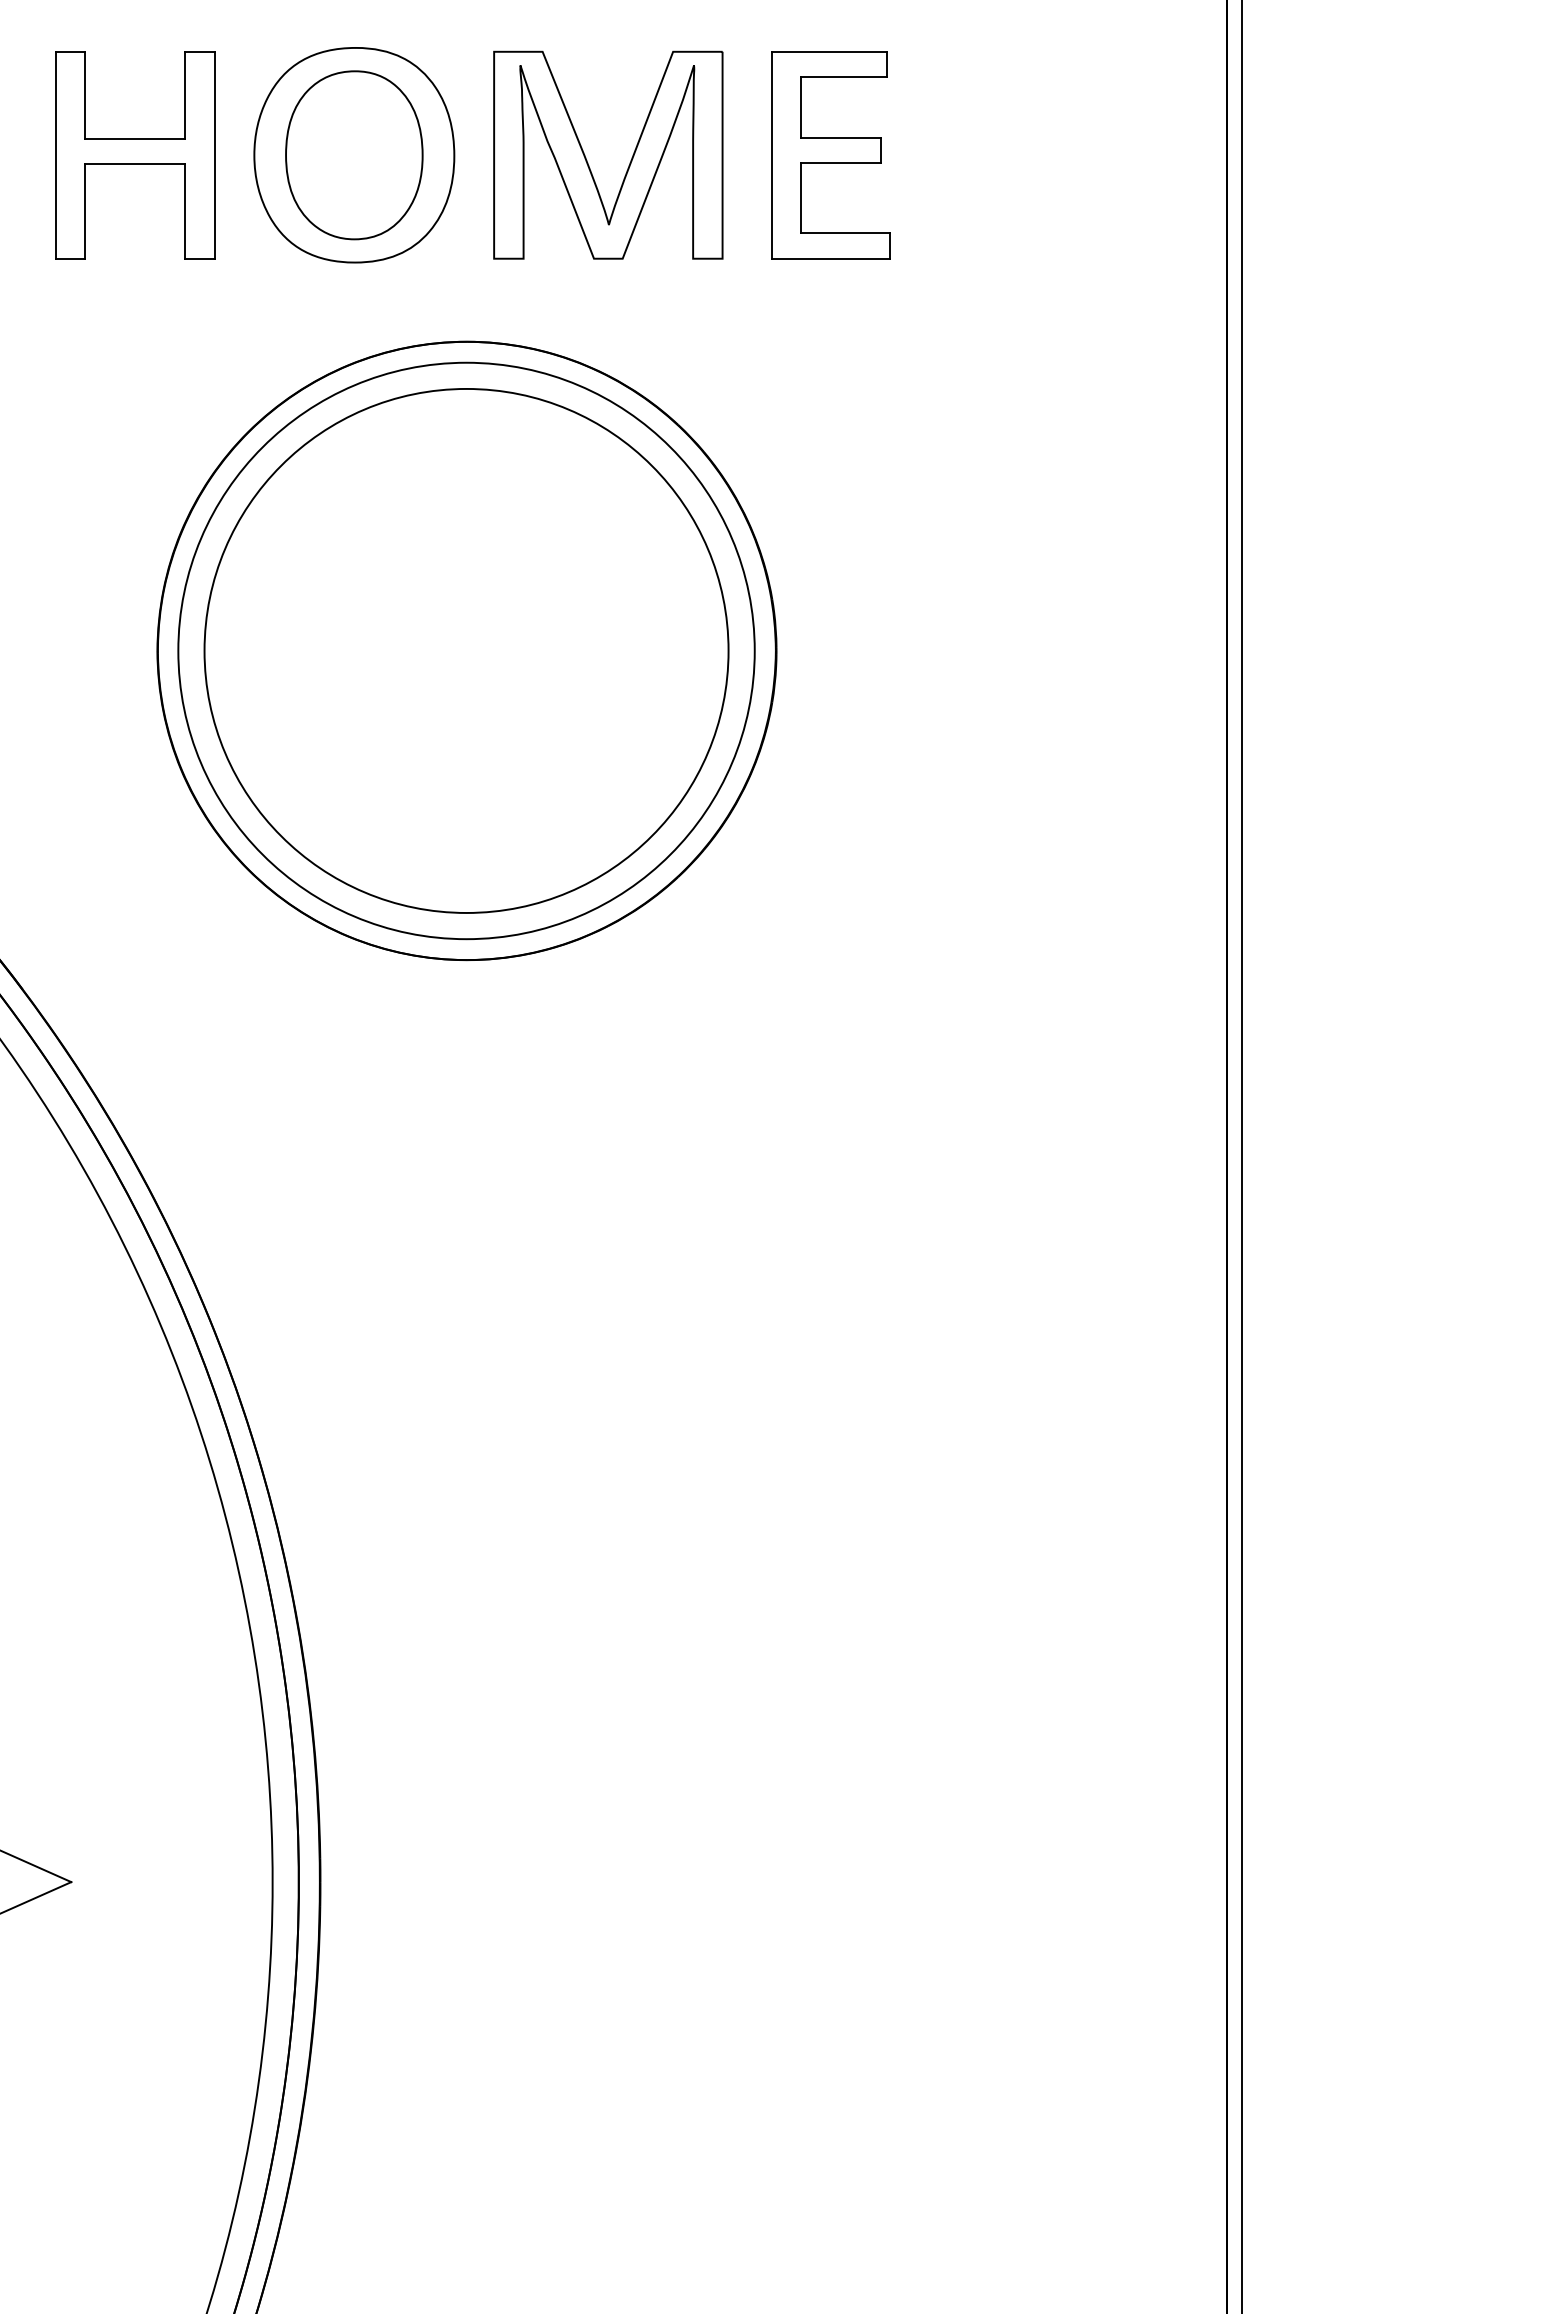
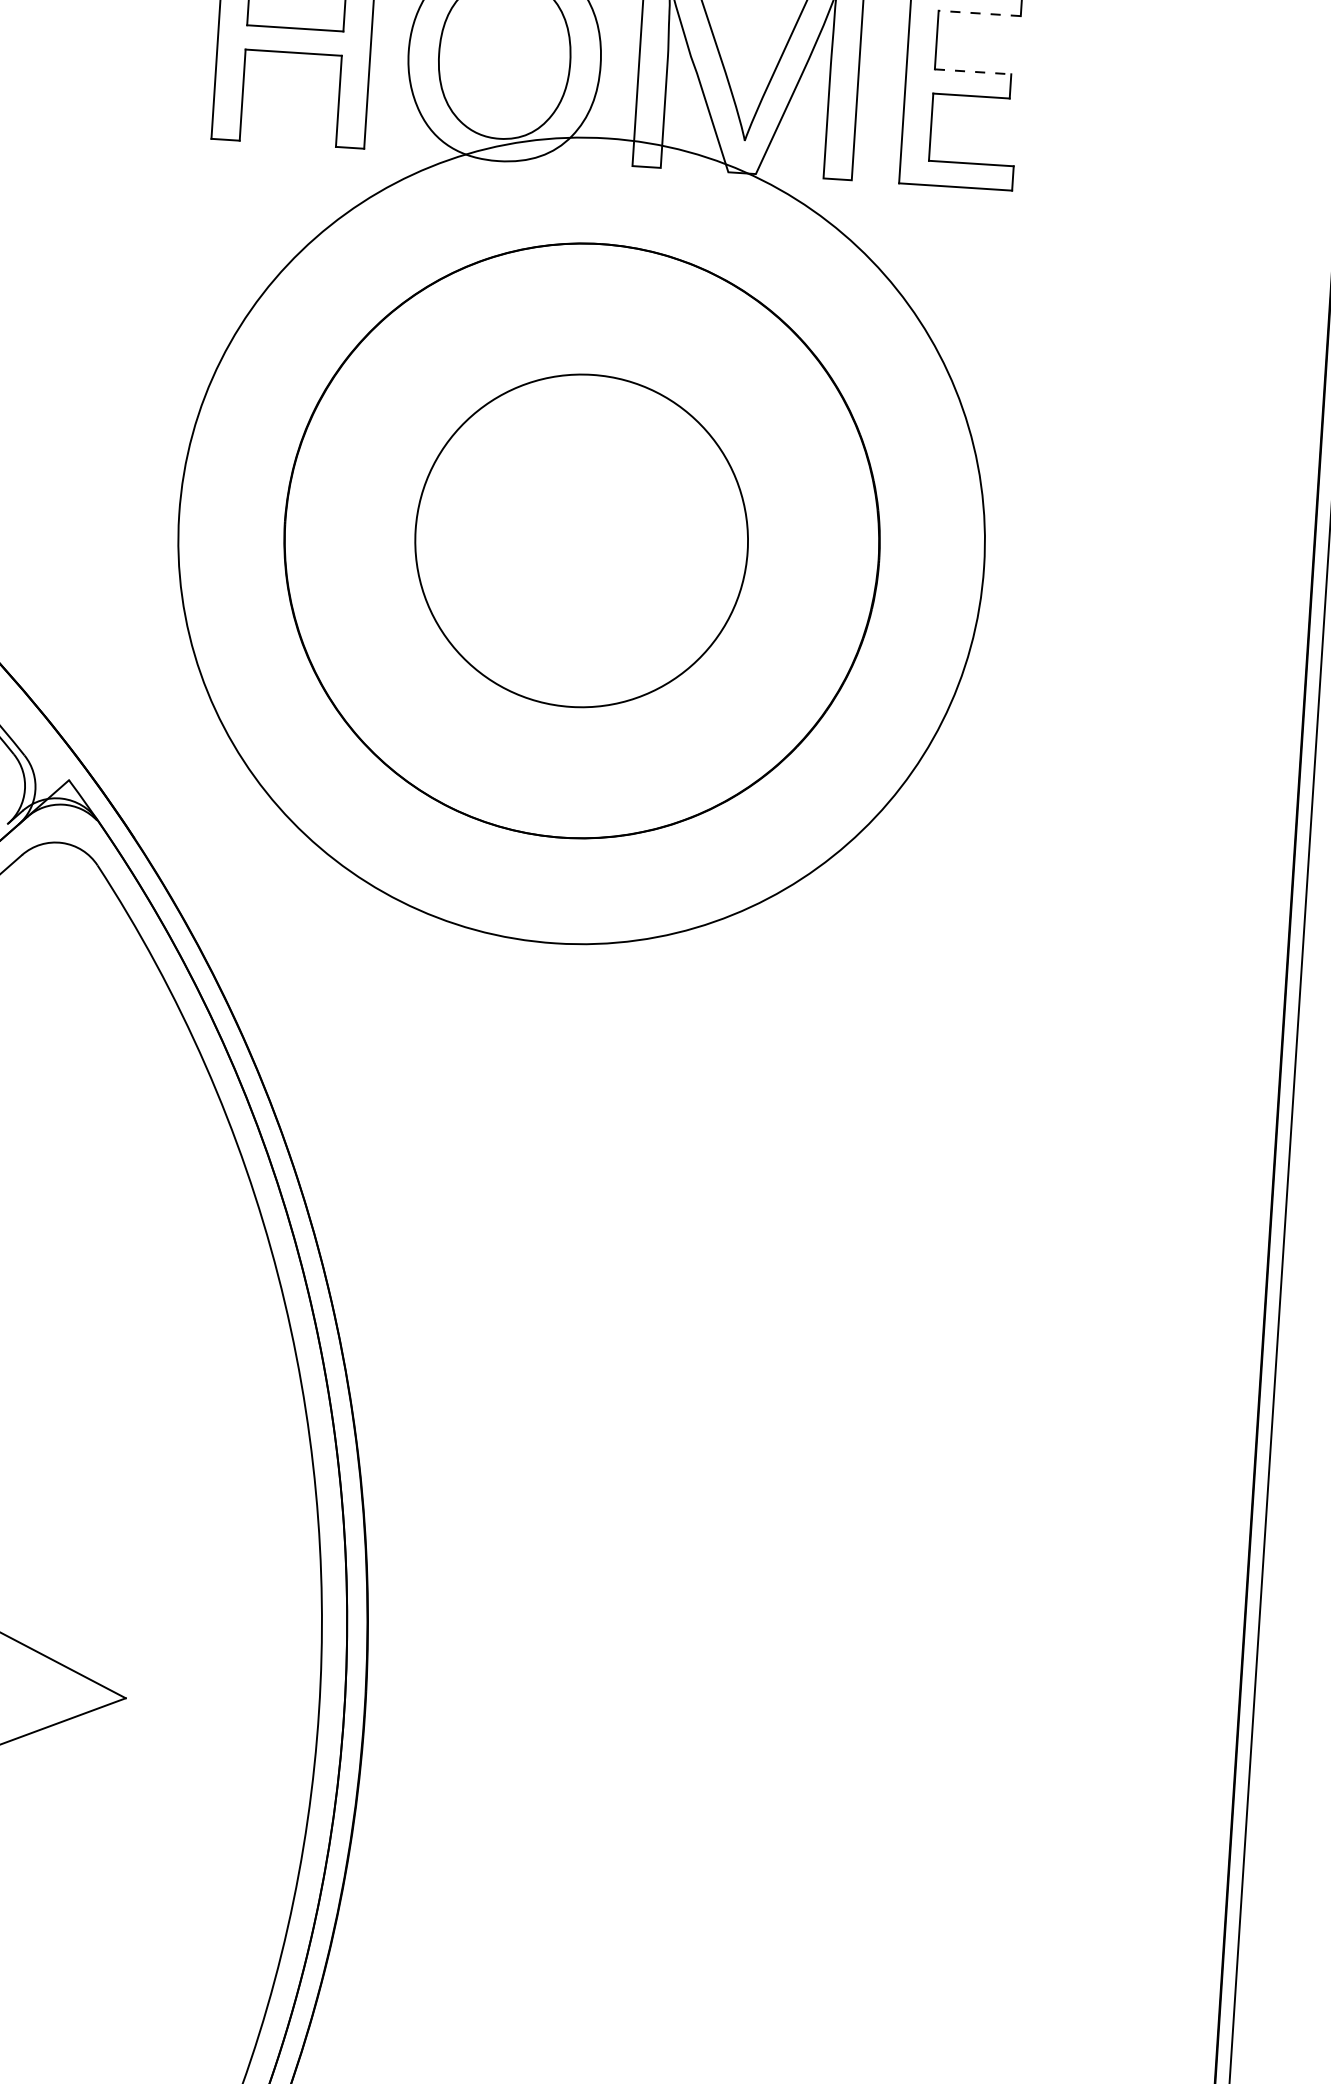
line: (844, 77) -> (980, 13), solid -> dashed
line: (841, 138) -> (973, 72), solid -> dashed
circle: (466, 650) -> (581, 540), size x0.6
circle: (466, 650) -> (581, 540), size x1.6

